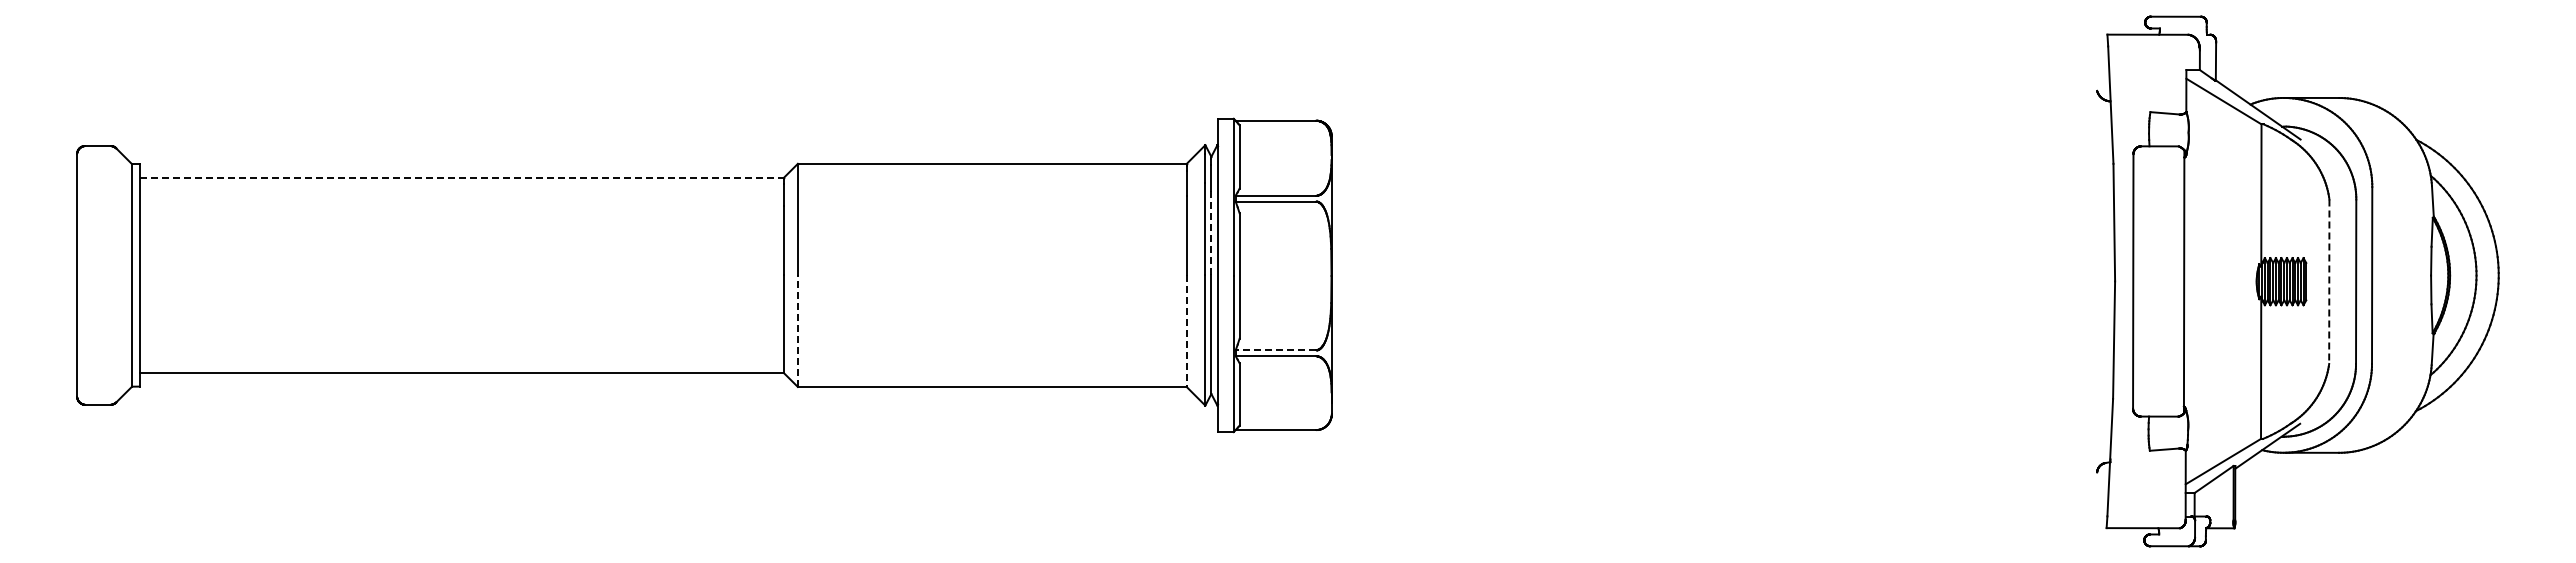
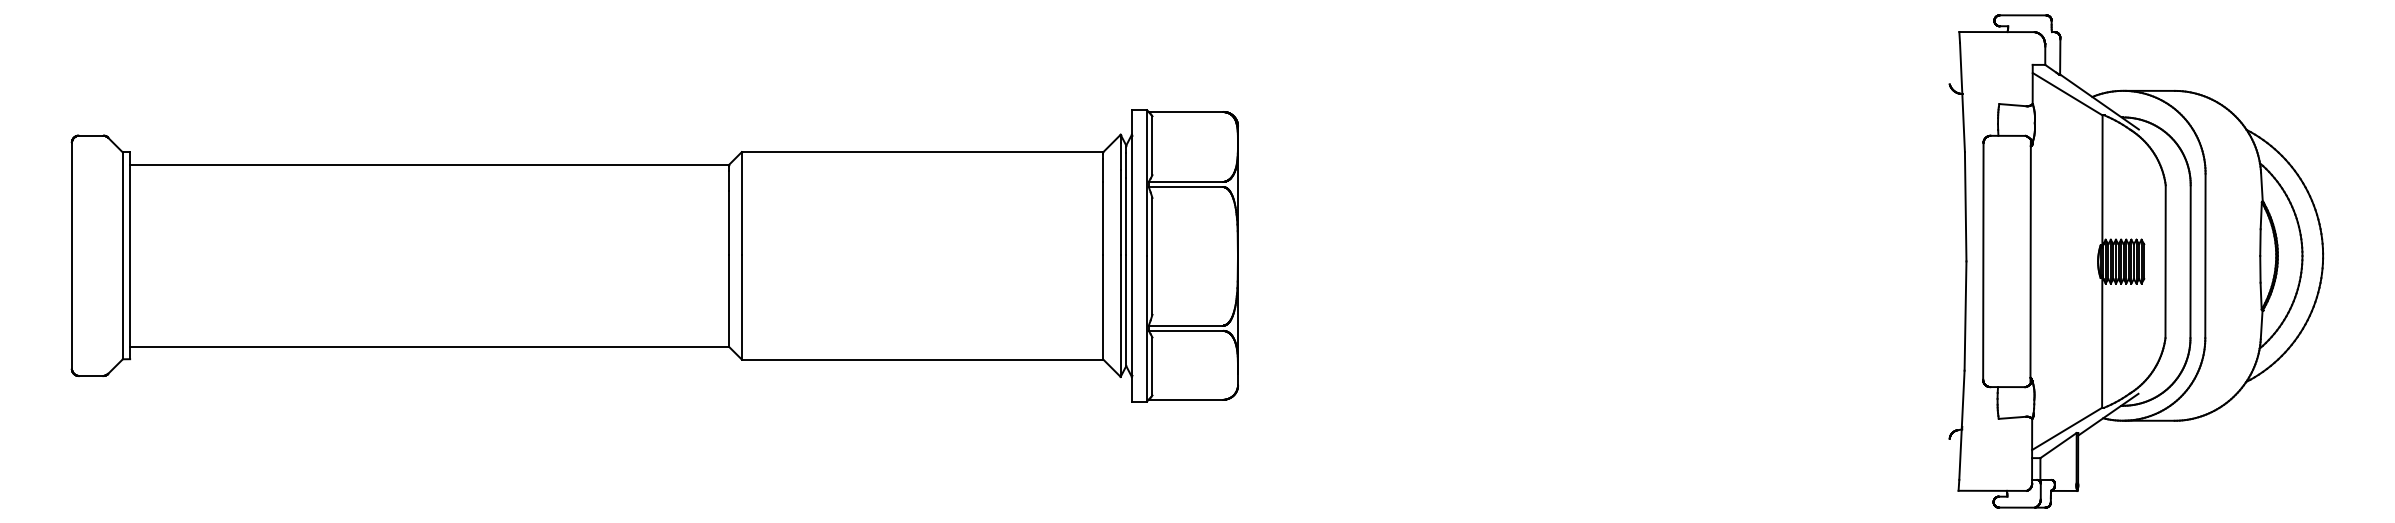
line: (462, 177) -> (430, 164), dashed -> solid
line: (1211, 233) -> (1126, 216), dashed -> solid
line: (2329, 282) -> (2165, 262), dashed -> solid
line: (797, 330) -> (741, 307), dashed -> solid
line: (1186, 331) -> (1103, 307), dashed -> solid
line: (1275, 350) -> (1185, 325), dashed -> solid

